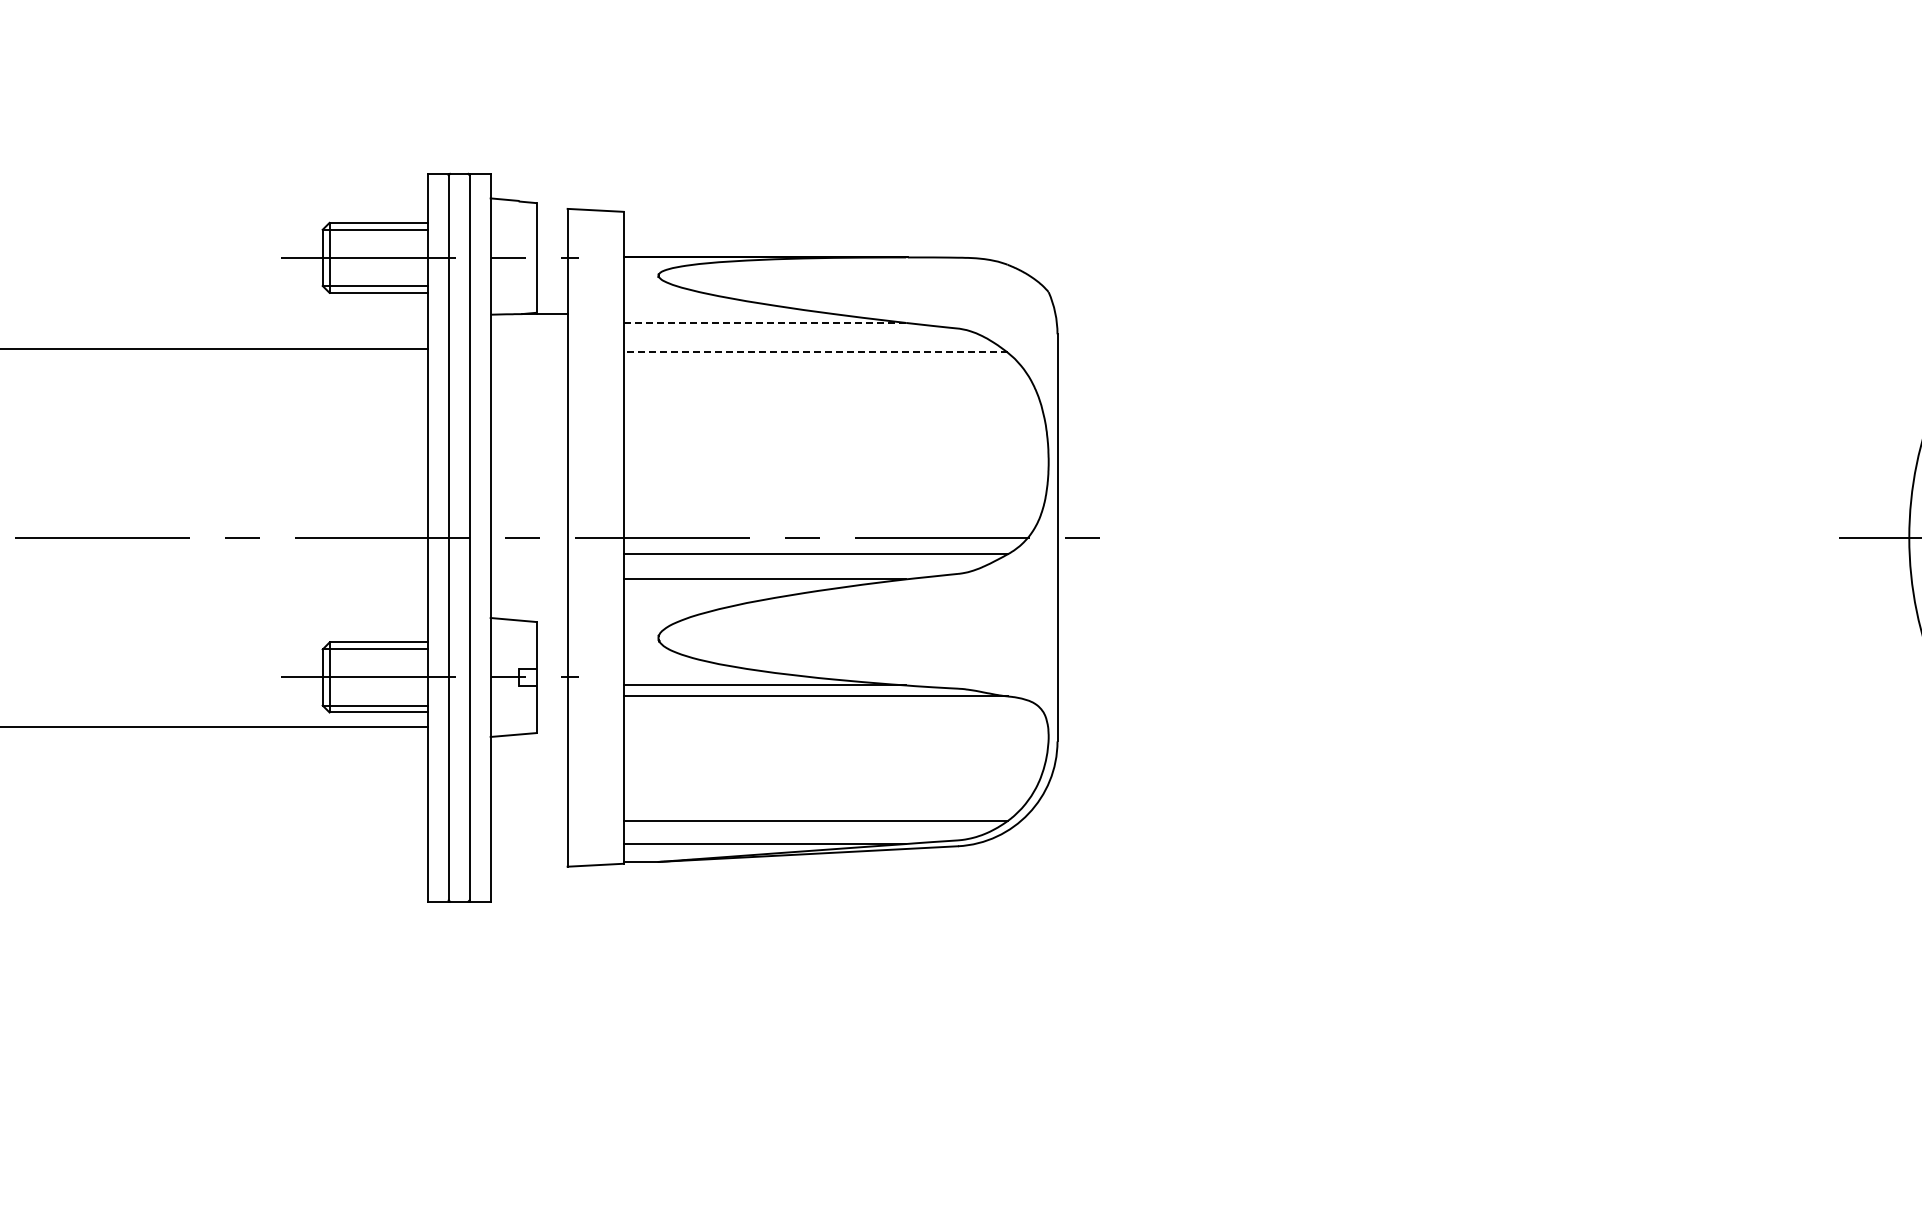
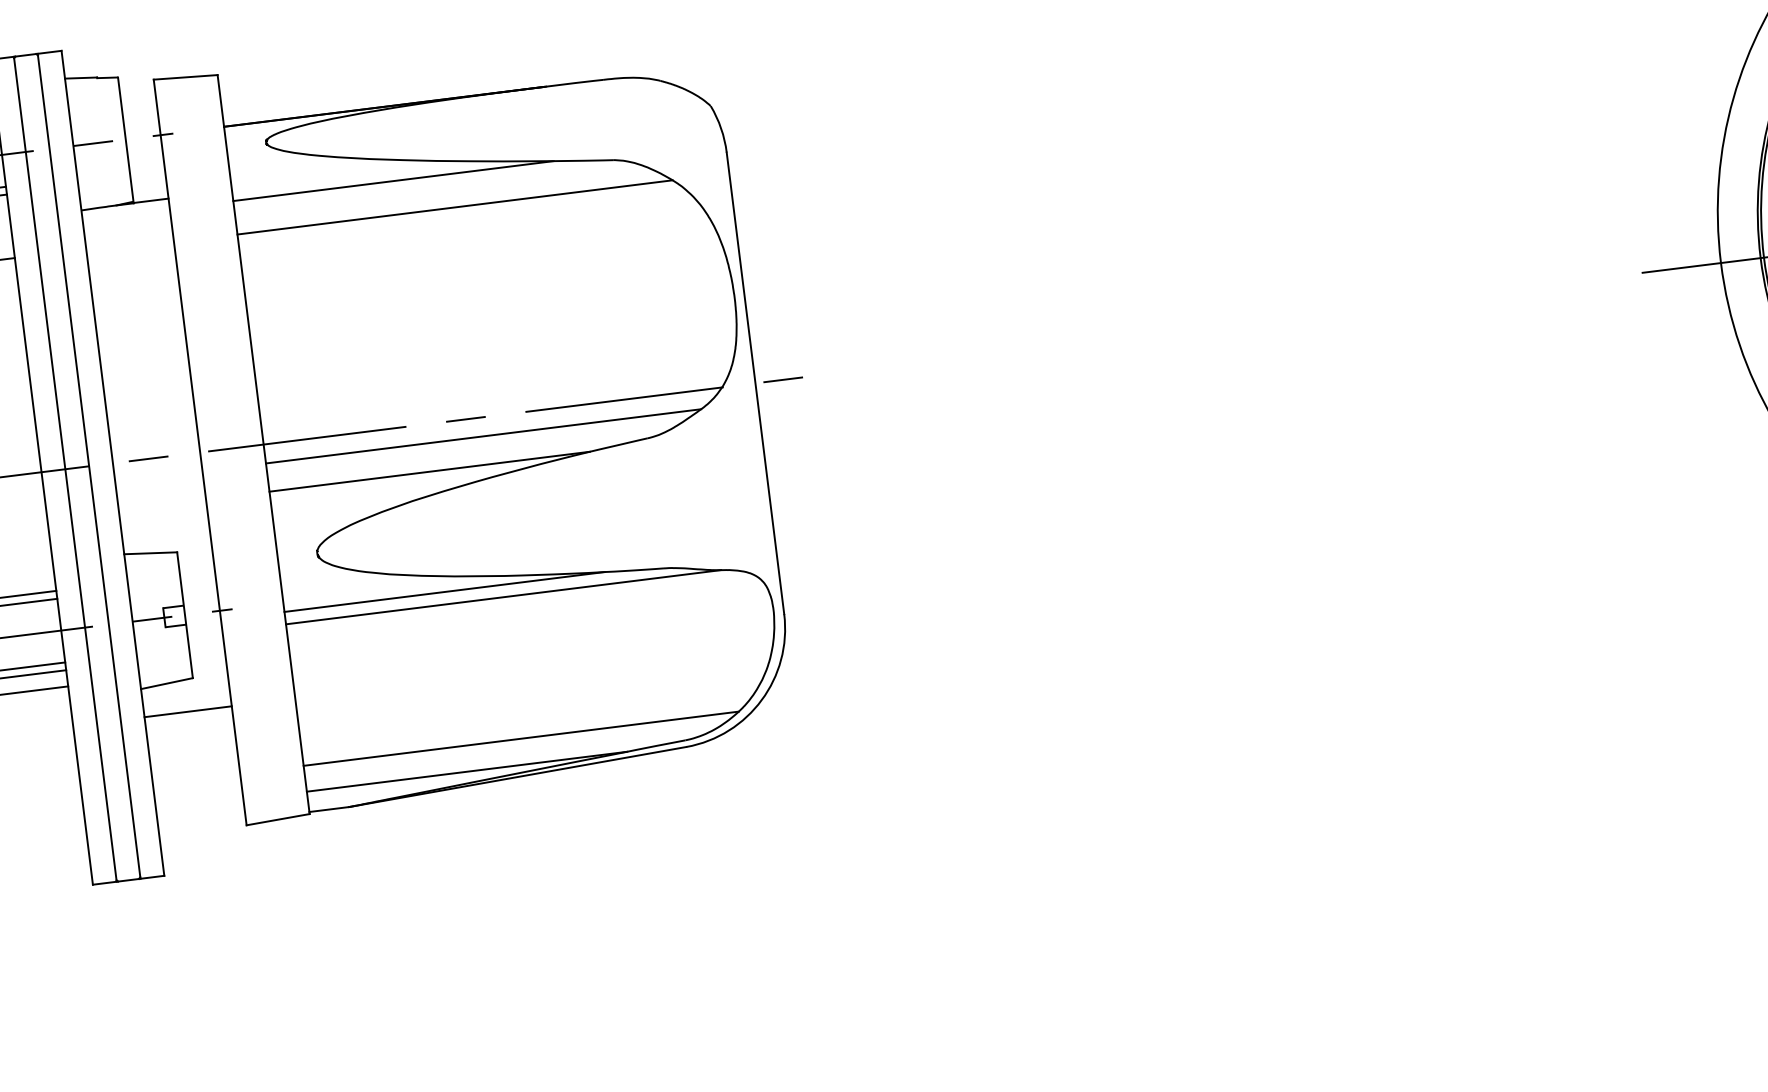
line: (764, 322) -> (392, 180), dashed -> solid
line: (815, 352) -> (454, 207), dashed -> solid
line: (528, 761) -> (187, 711), added

